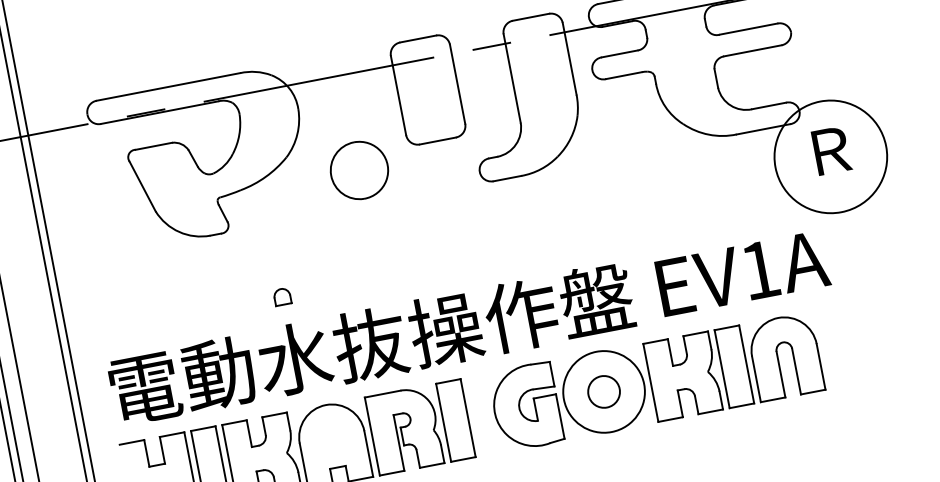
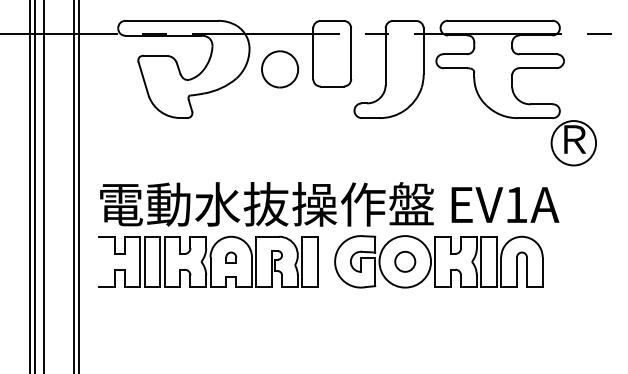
circle: (830, 157) -> (573, 143), size x0.62
part: (358, 170) -> (279, 69), moved
part: (282, 296) -> (231, 257), moved

